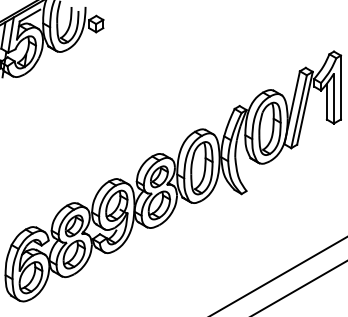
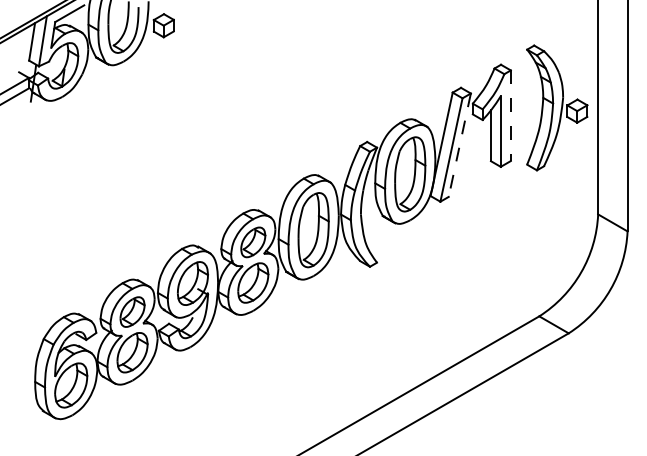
line: (340, 88) -> (510, 116), solid -> dashed
line: (304, 108) -> (459, 145), solid -> dashed

